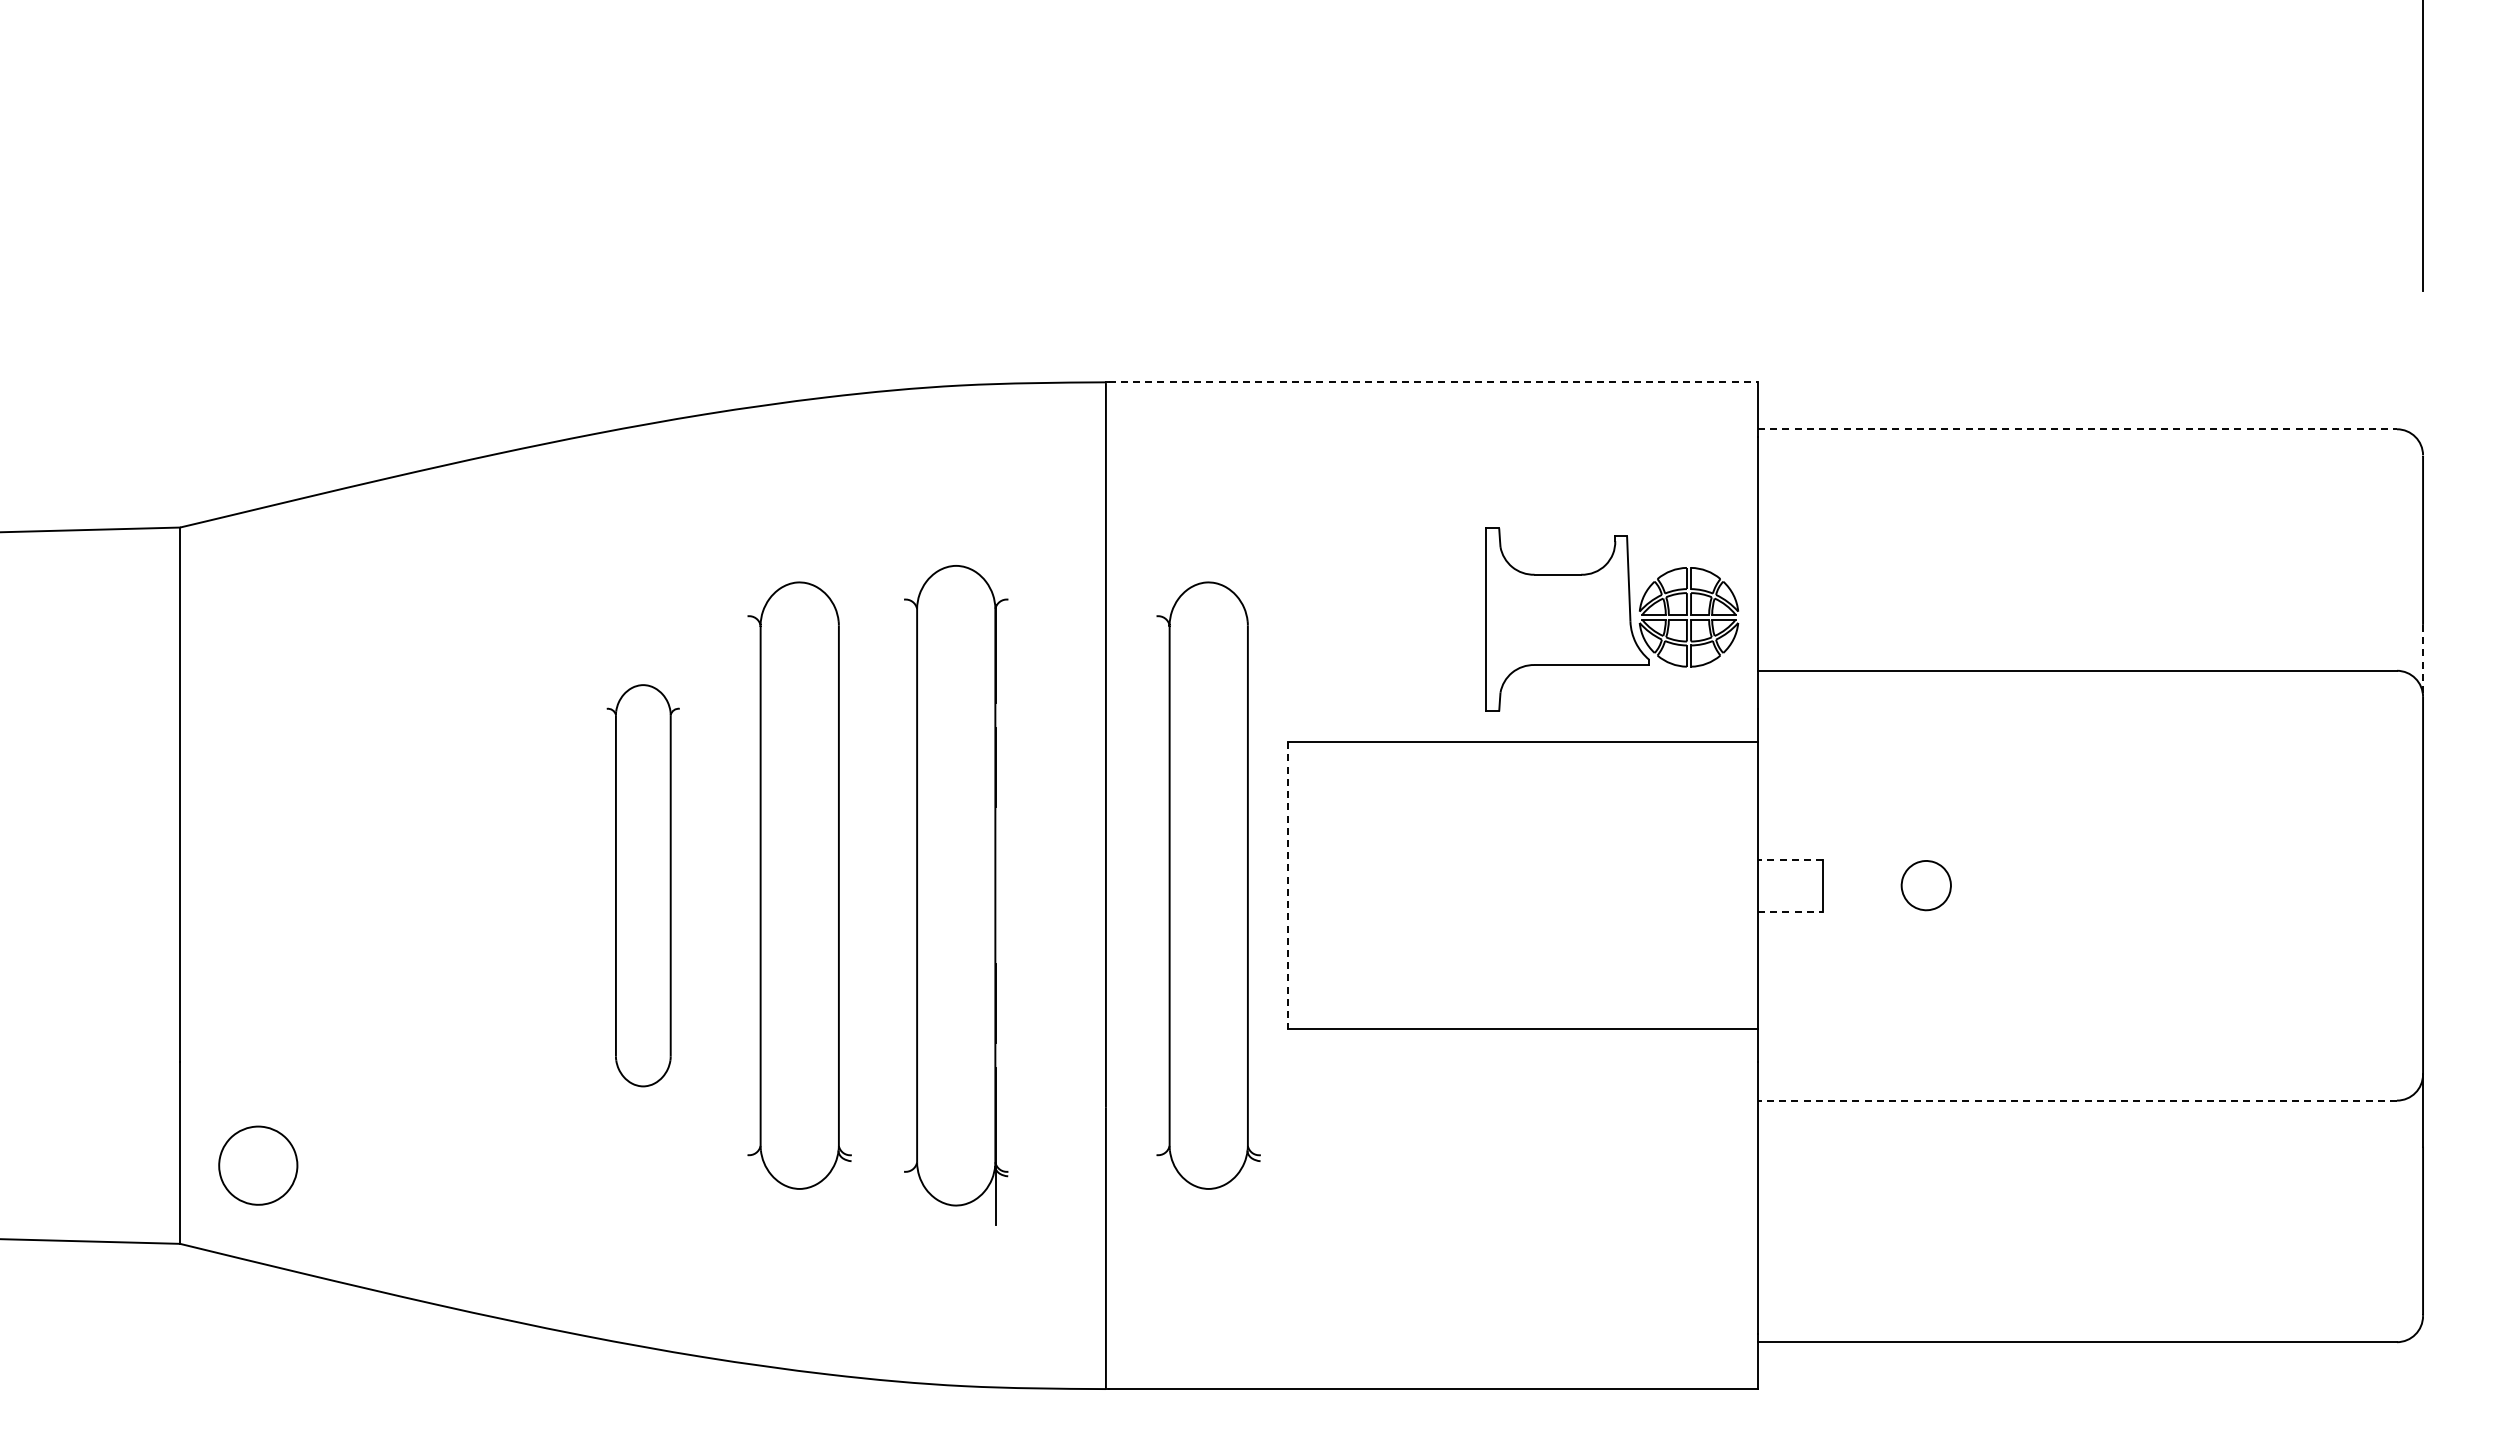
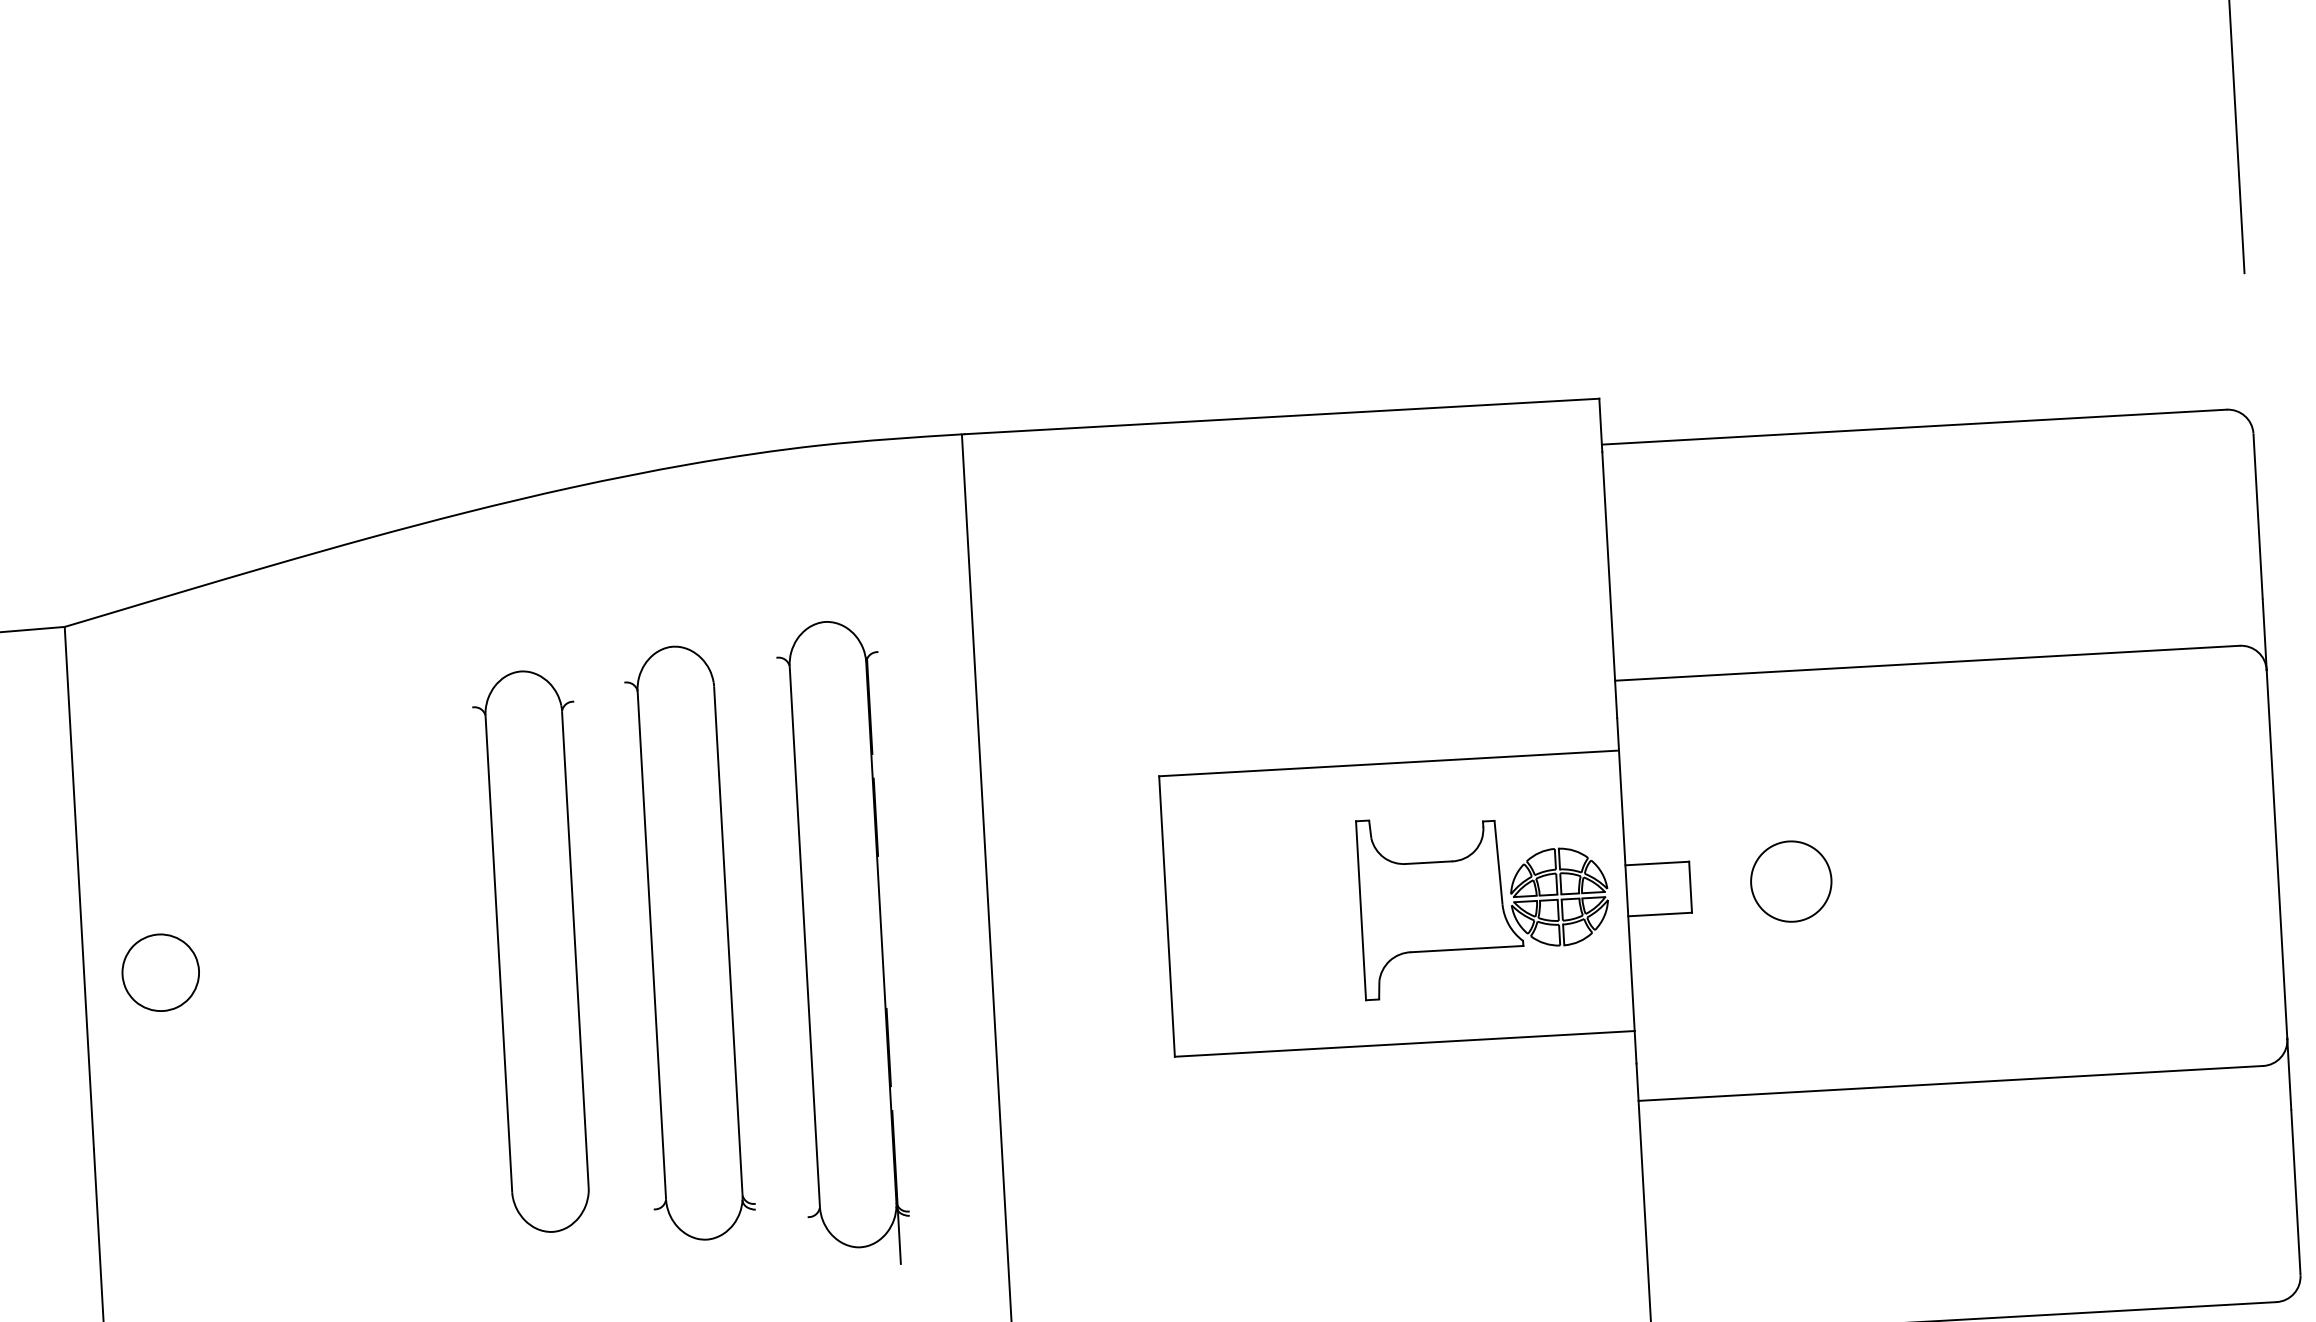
line: (1433, 382) -> (1282, 416), dashed -> solid
line: (2077, 429) -> (1914, 427), dashed -> solid
part: (1612, 619) -> (1484, 903), moved
line: (2423, 660) -> (2265, 634), dashed -> solid
line: (1790, 859) -> (1657, 863), dashed -> solid
part: (643, 885) -> (537, 951), size x1.43
part: (1208, 885) -> (1089, 920), removed
part: (1926, 885) -> (1791, 881), size x1.67
line: (1287, 886) -> (1166, 917), dashed -> solid
line: (1790, 911) -> (1660, 914), dashed -> solid
line: (2076, 1100) -> (1949, 1083), dashed -> solid
part: (258, 1165) -> (160, 972), moved

